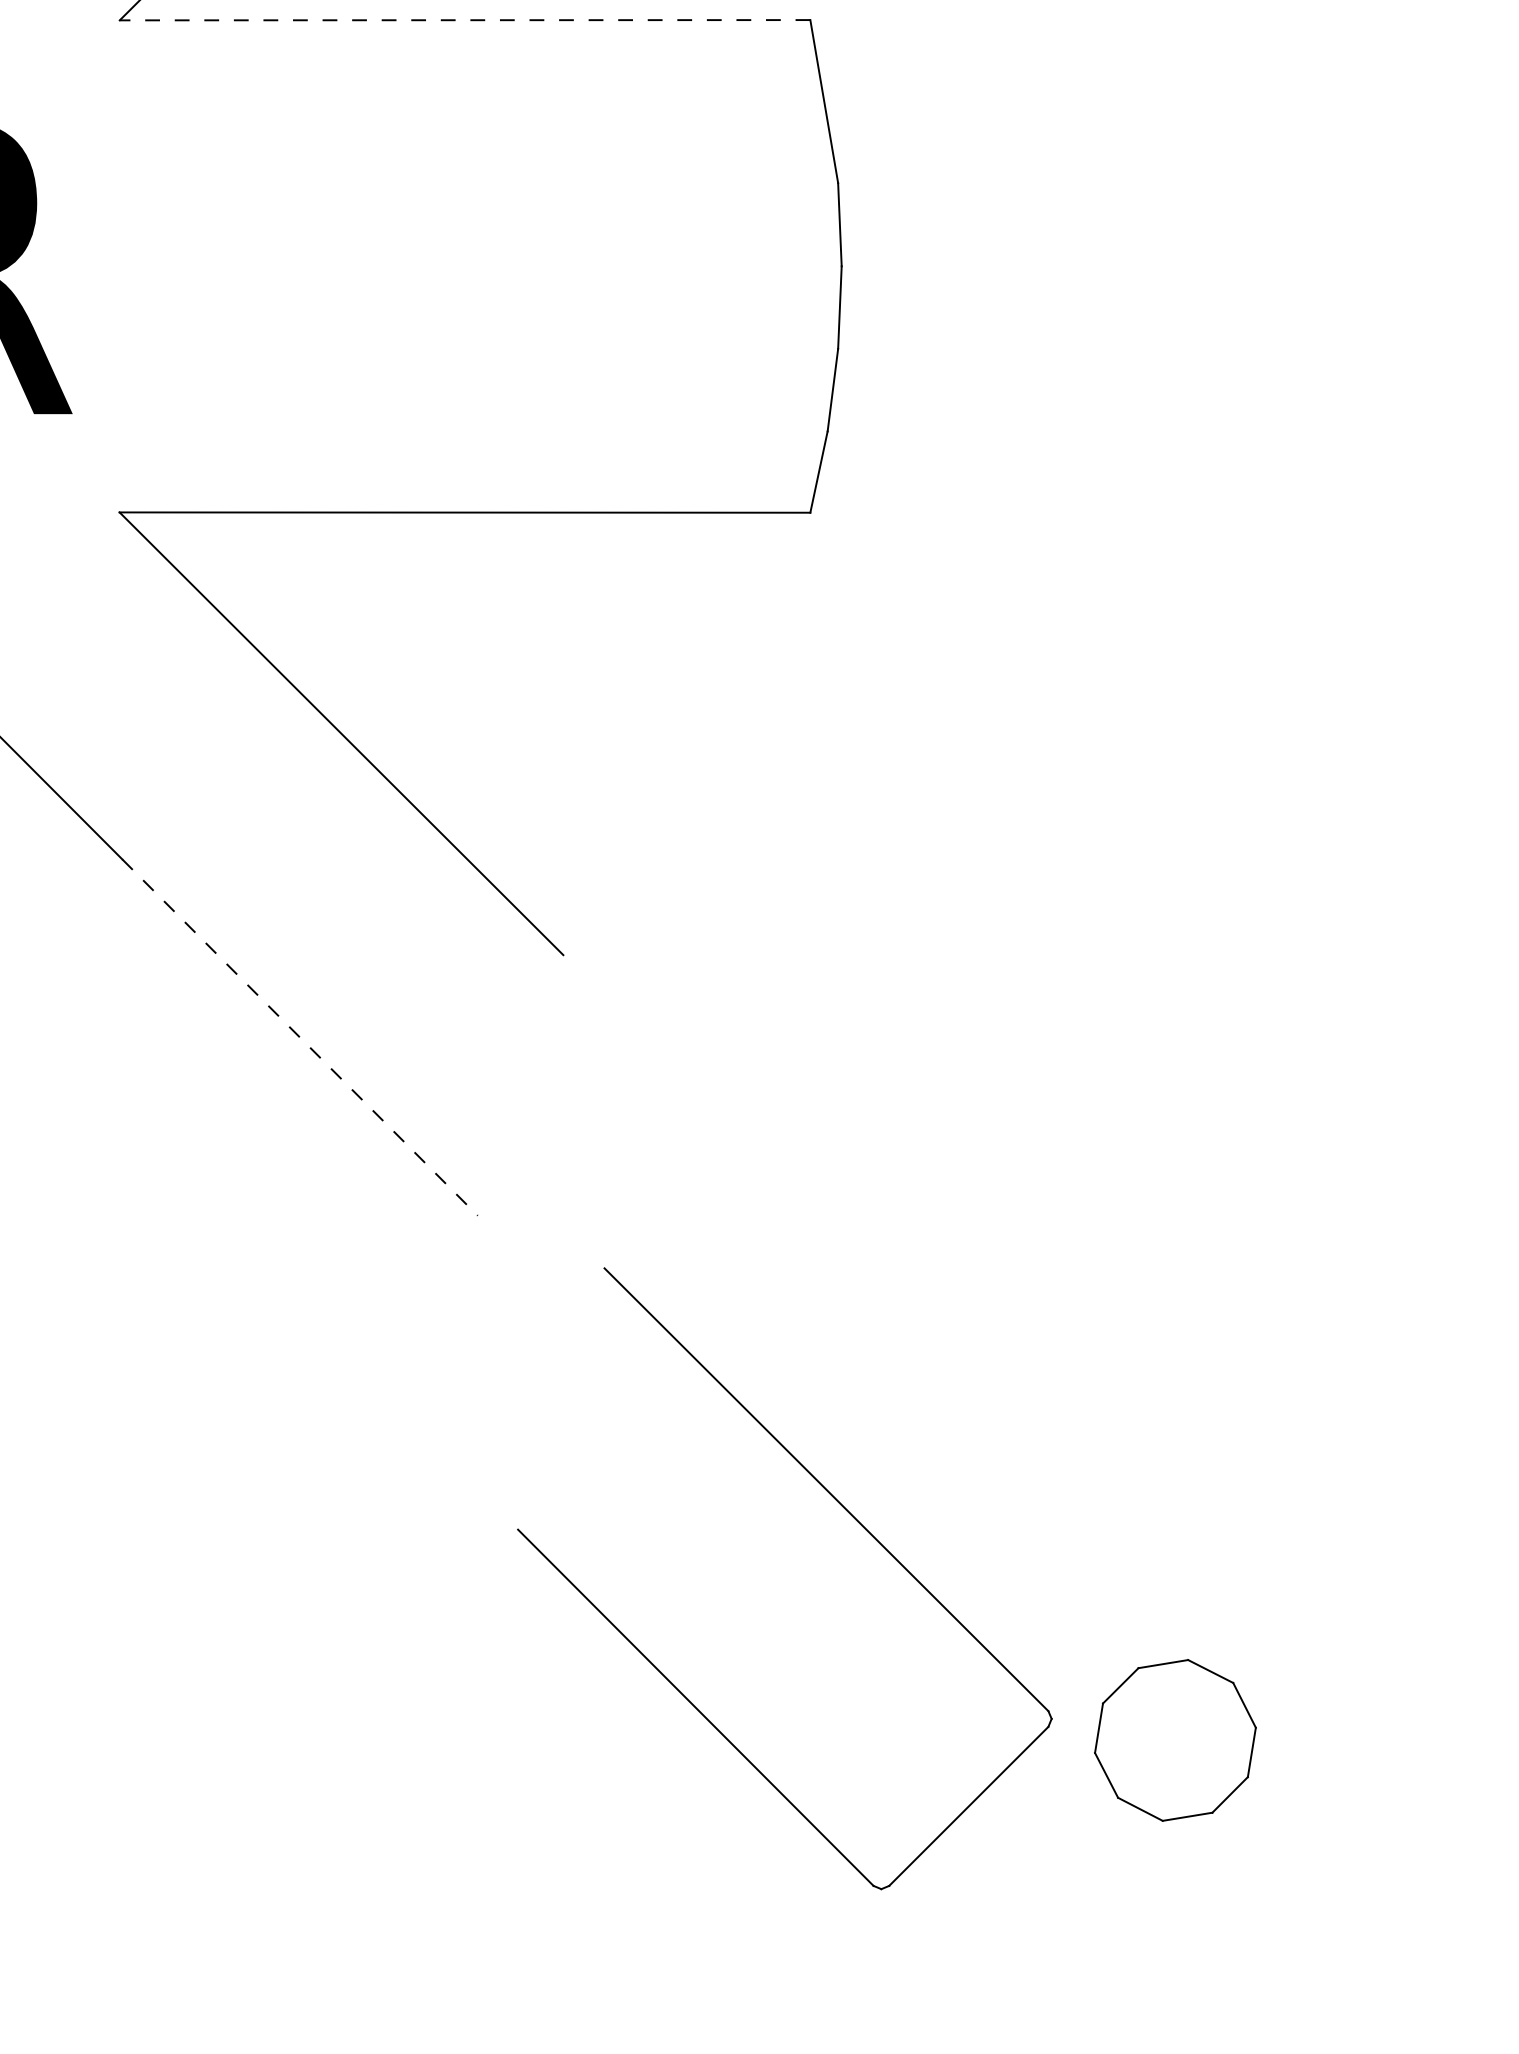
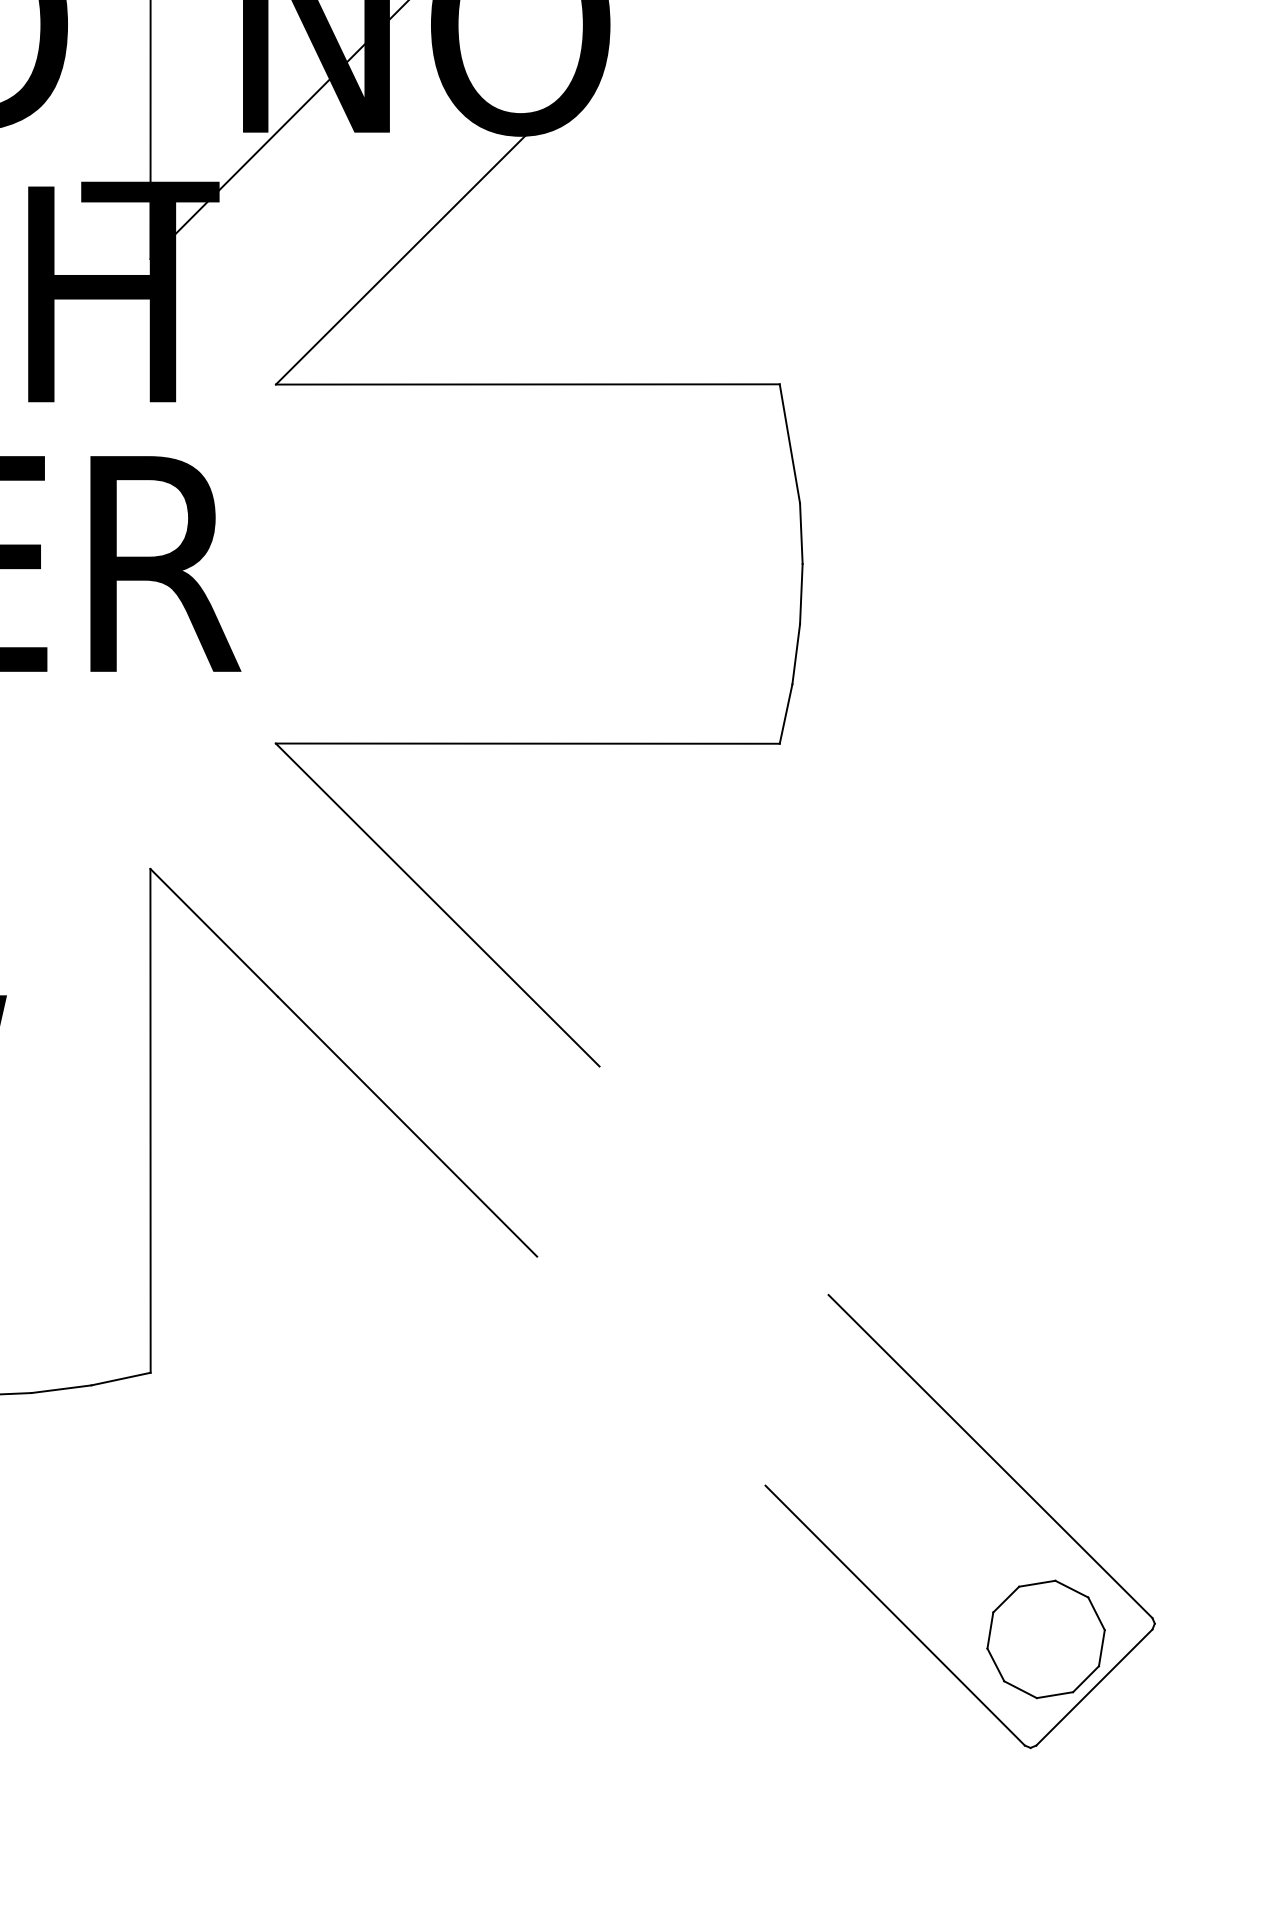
line: (464, 20) -> (527, 384), dashed -> solid
line: (300, 1037) -> (407, 1126), dashed -> solid
part: (848, 1512) -> (1006, 1473), moved

